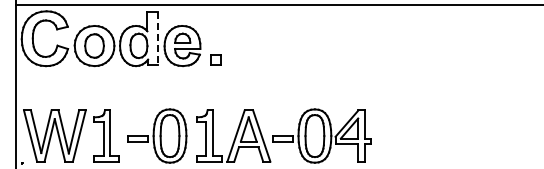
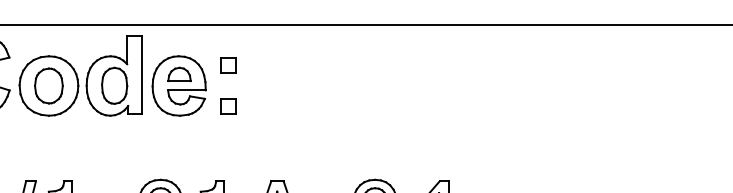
part: (215, 31) -> (227, 64), added
line: (157, 38) -> (142, 74), dashed -> solid

